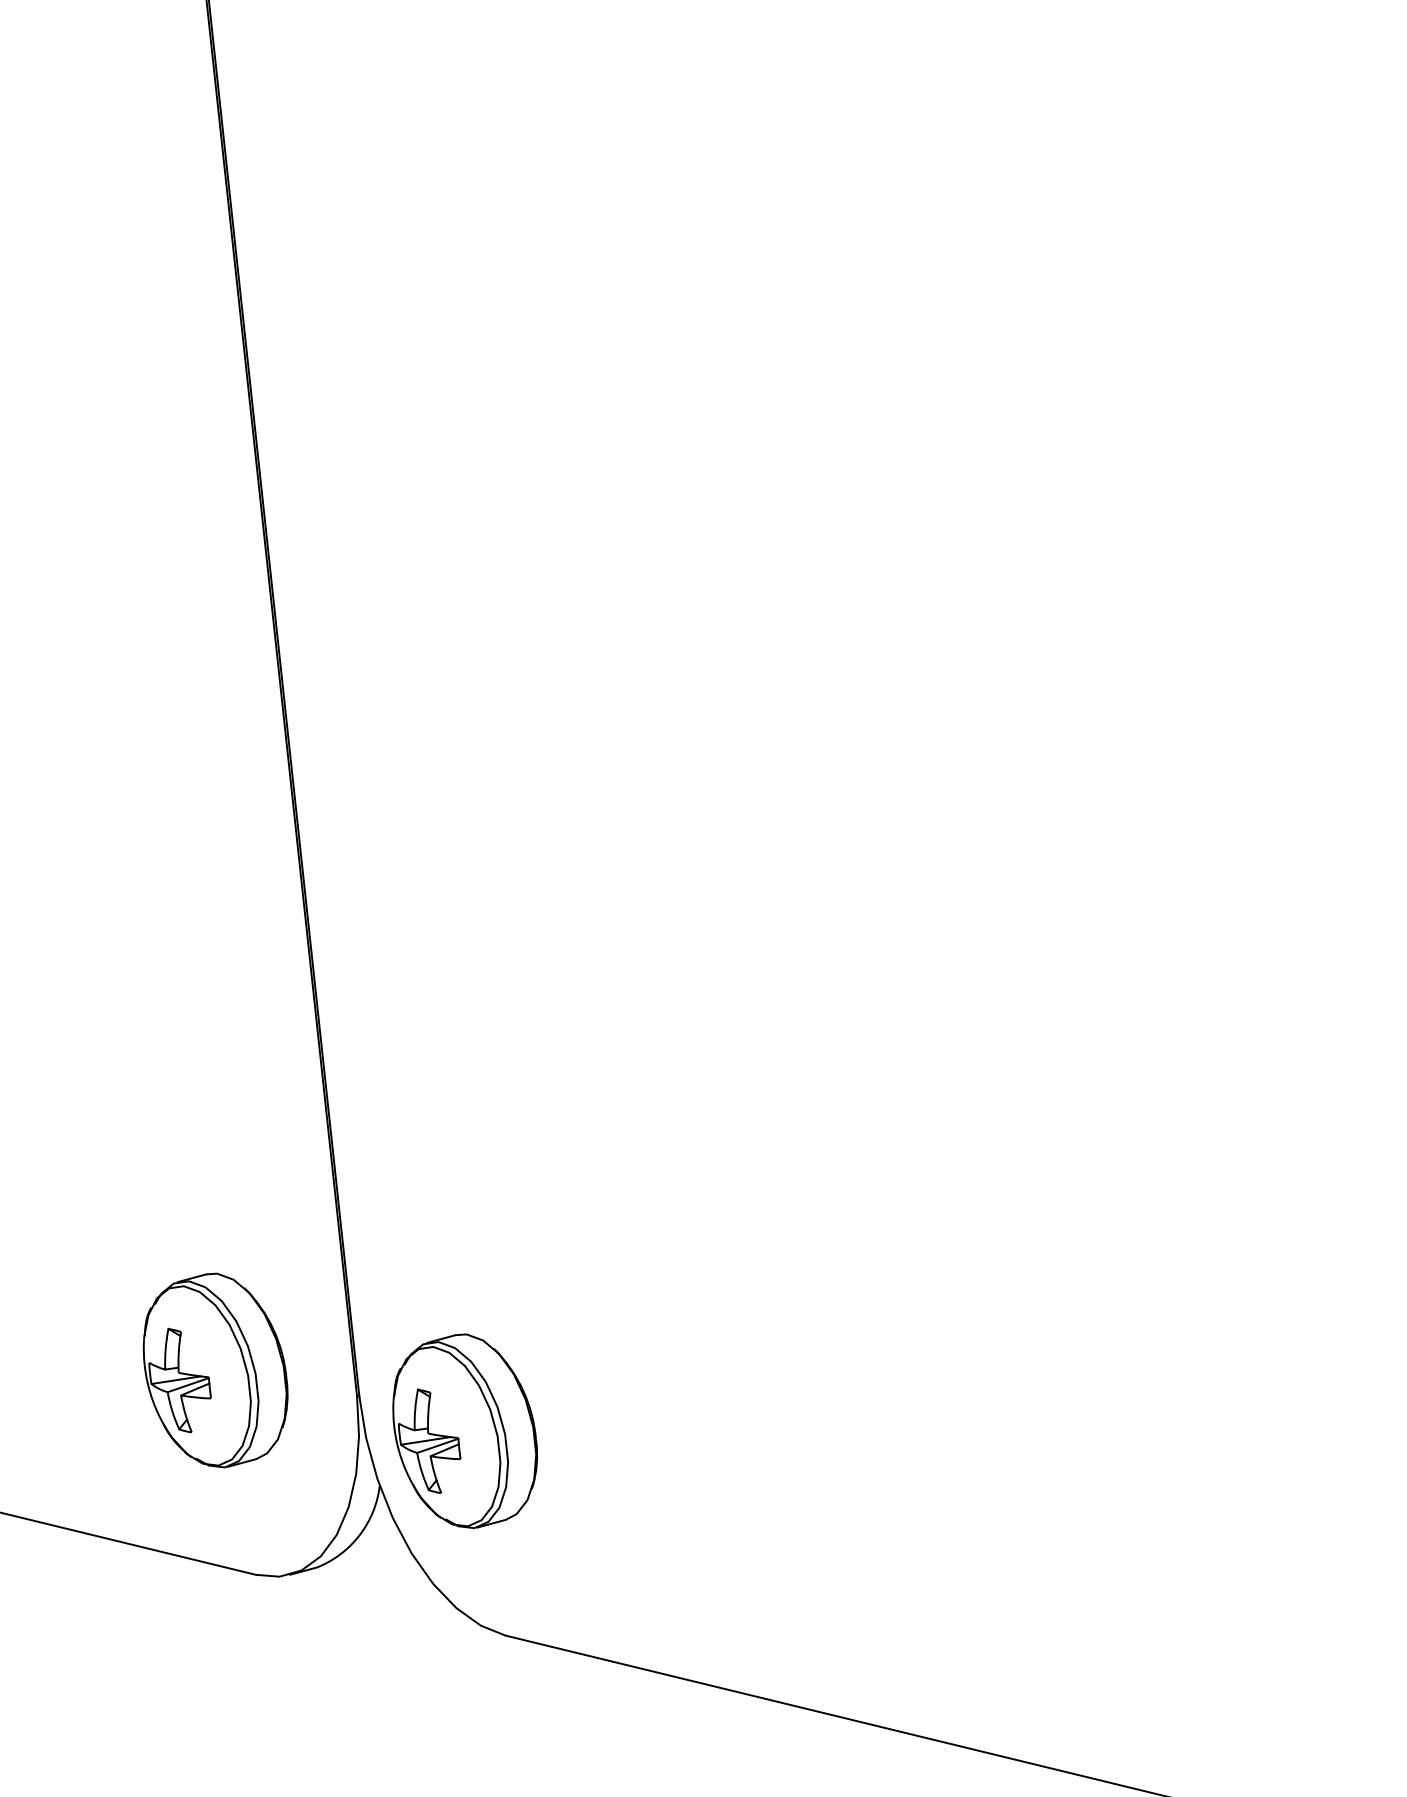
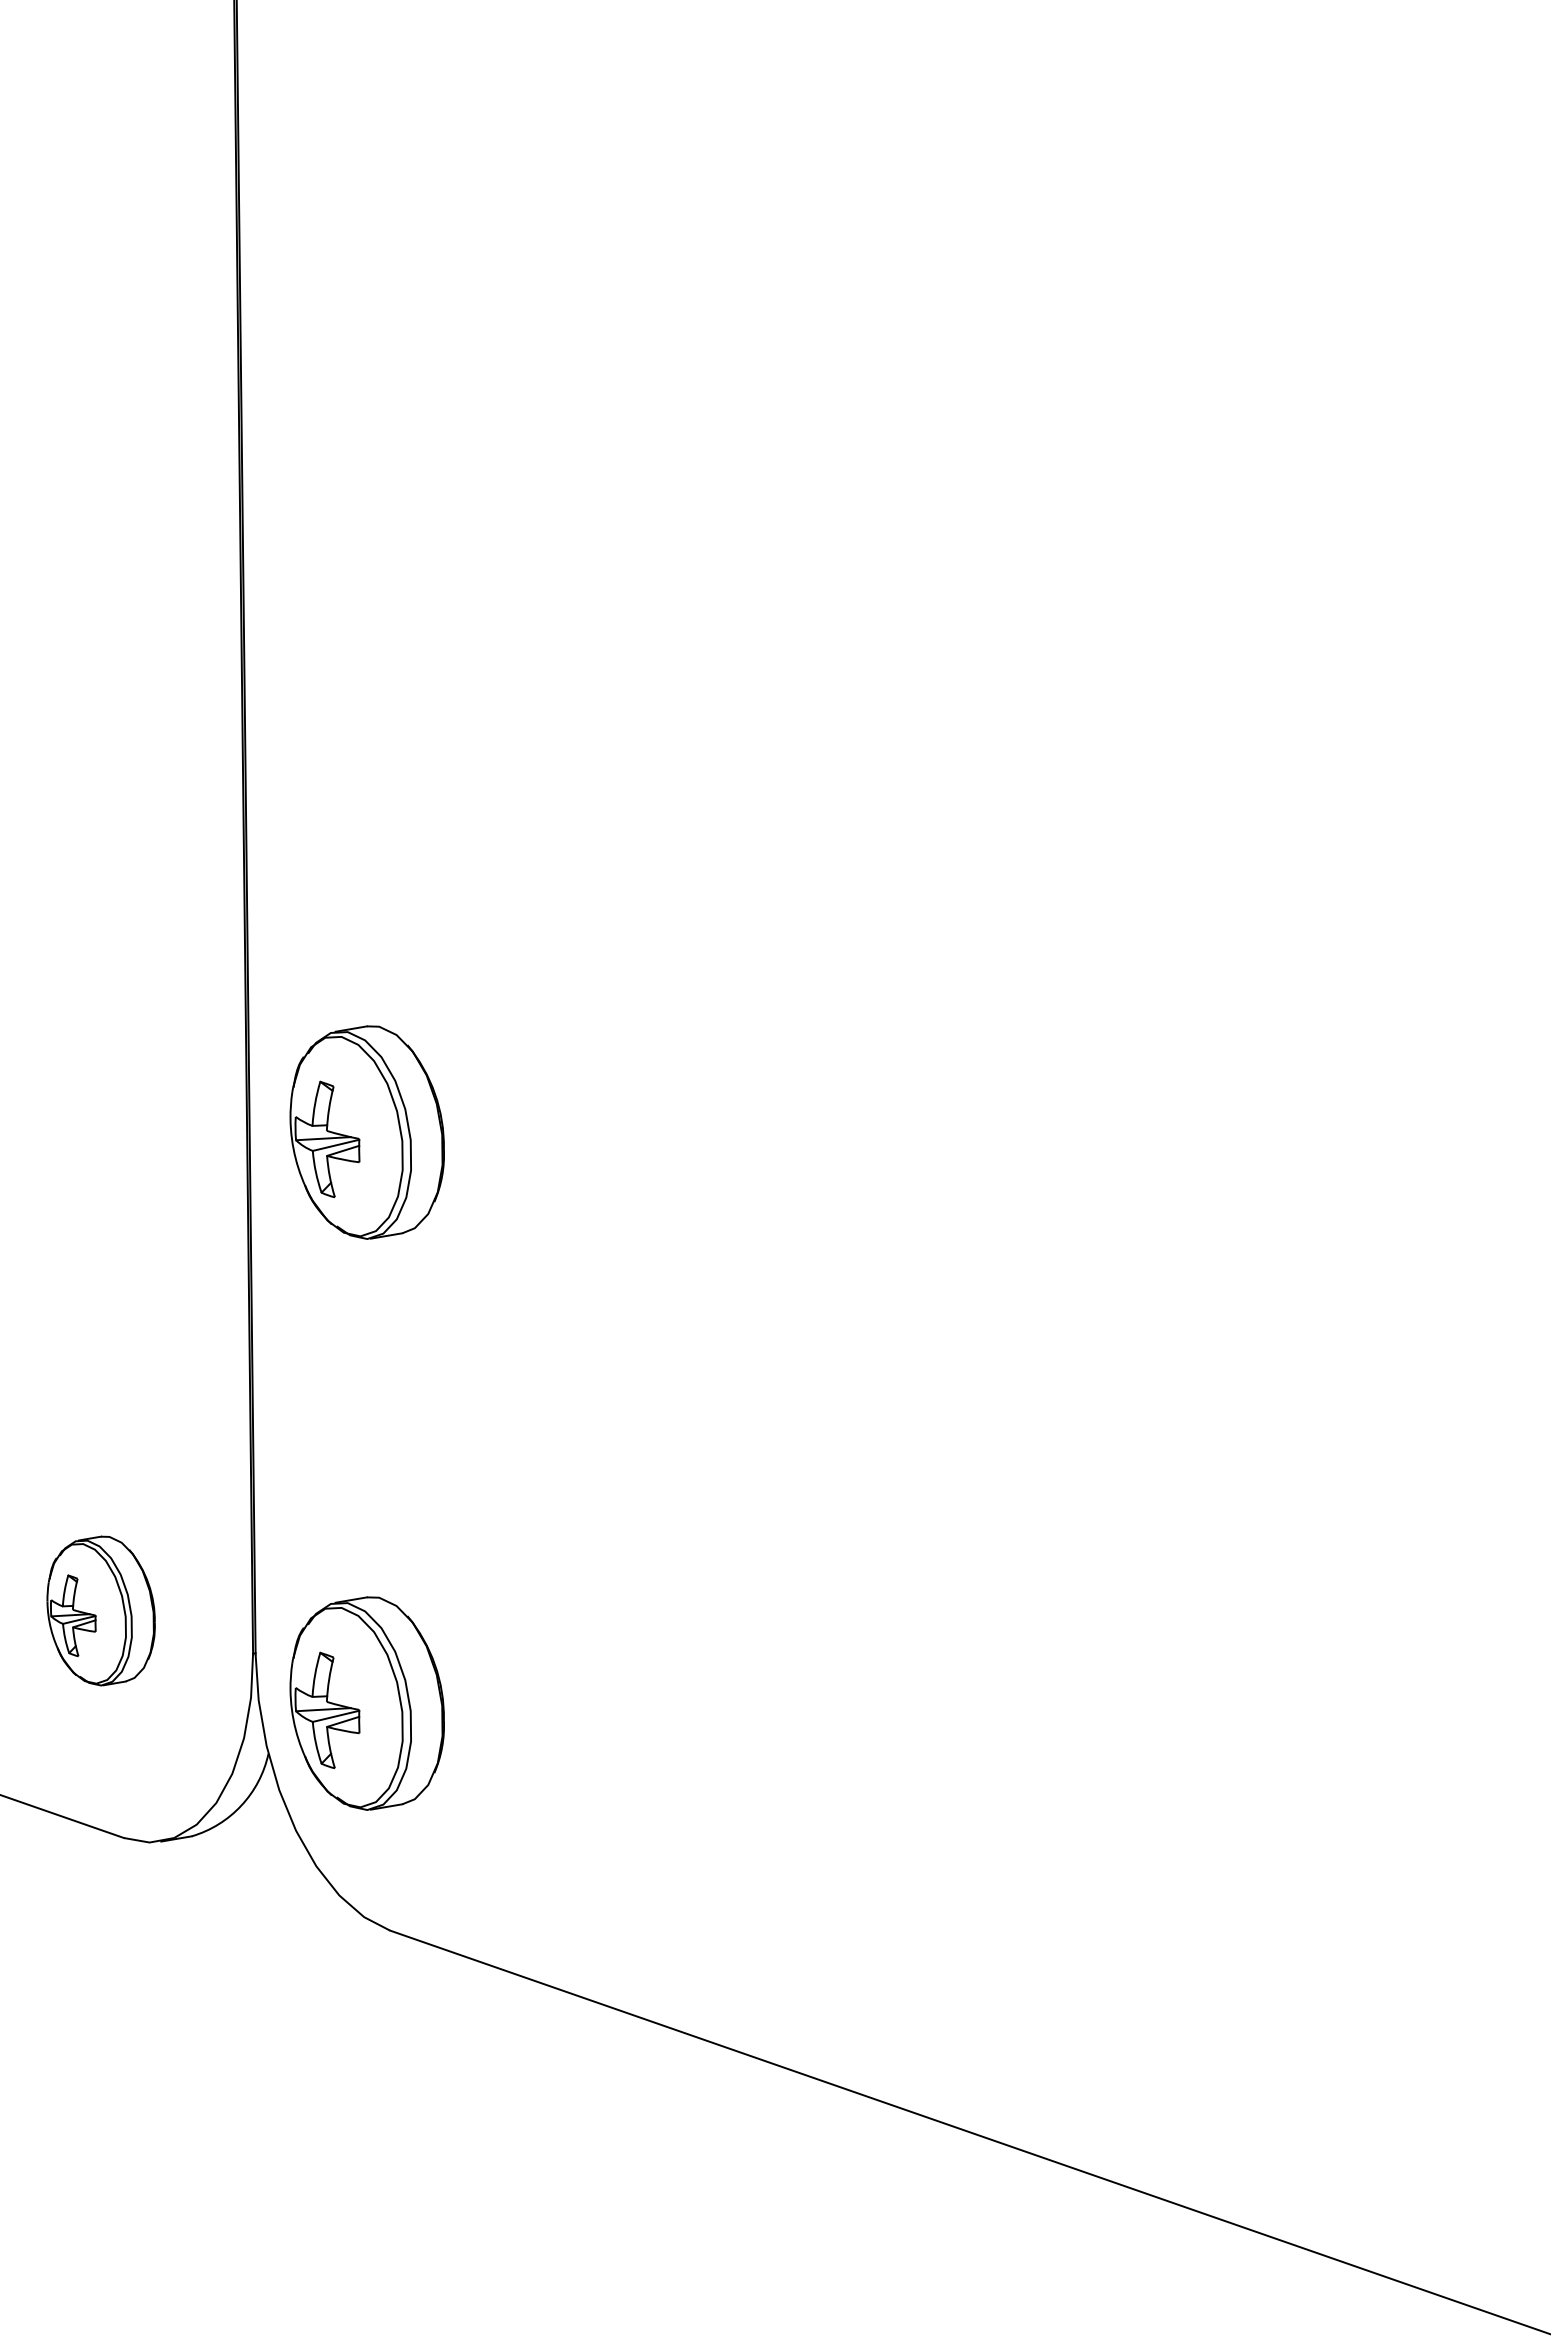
part: (414, 913) -> (366, 1132), added
part: (214, 1370) -> (100, 1610), size x0.7

